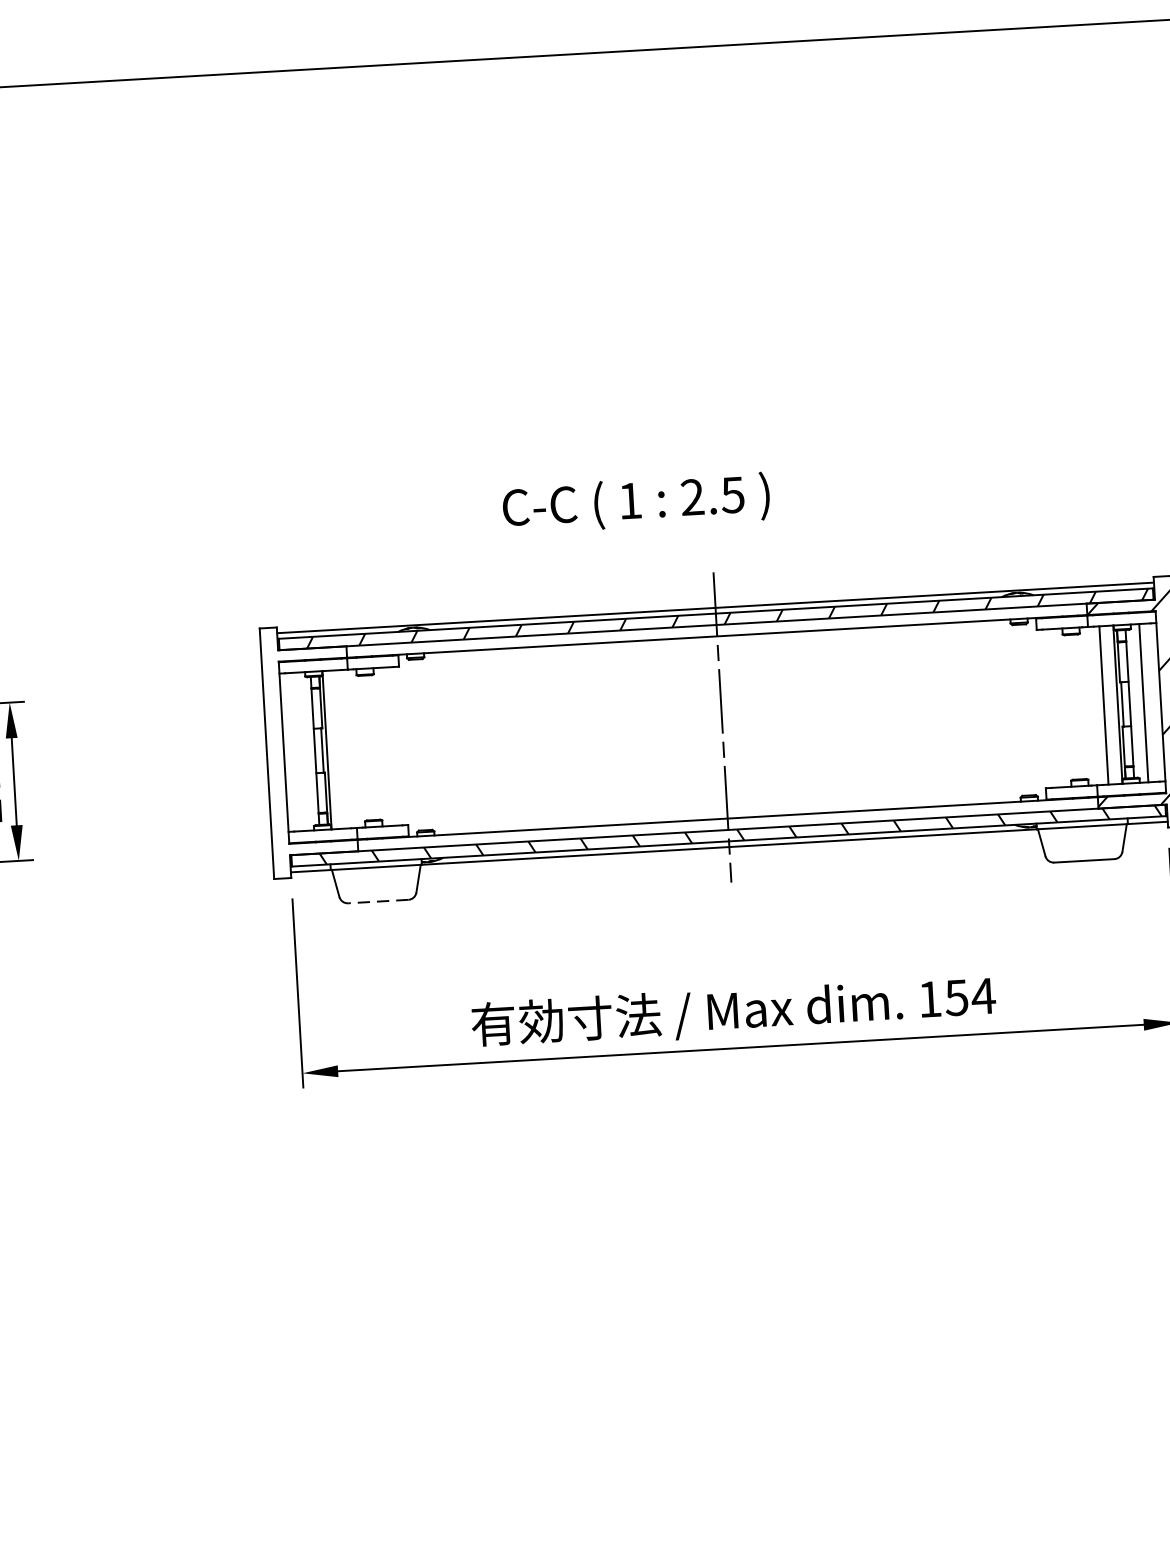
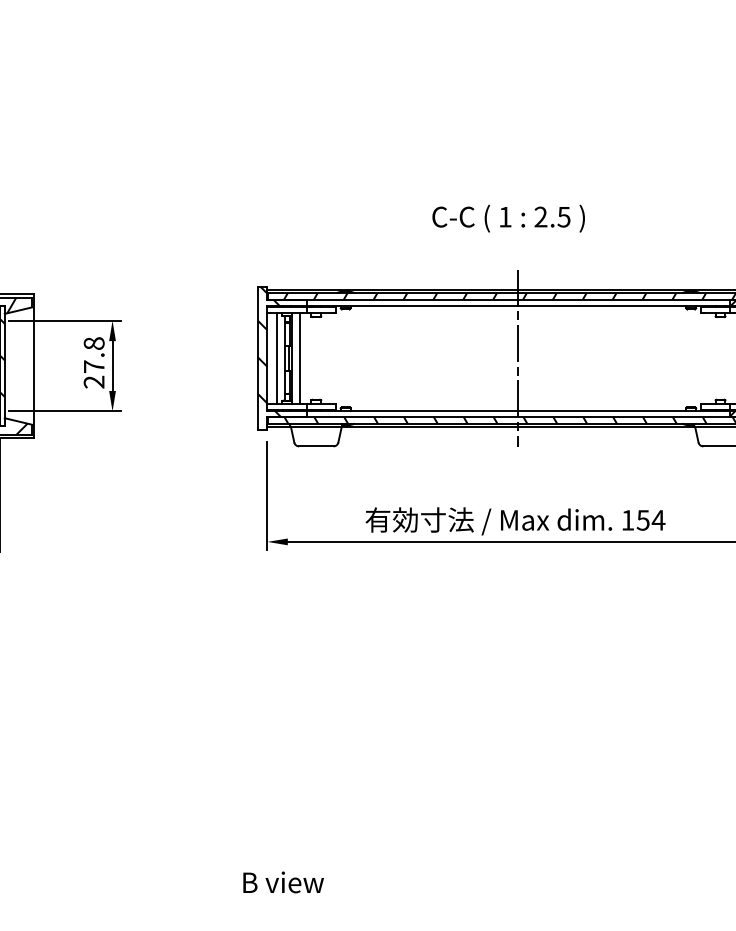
text: (635, 503) -> (508, 218), moved
hatch: (286, 740) -> (269, 351), added
line: (341, 749) -> (300, 358), added
line: (301, 751) -> (277, 358), added
line: (376, 901) -> (315, 446), dashed -> solid

